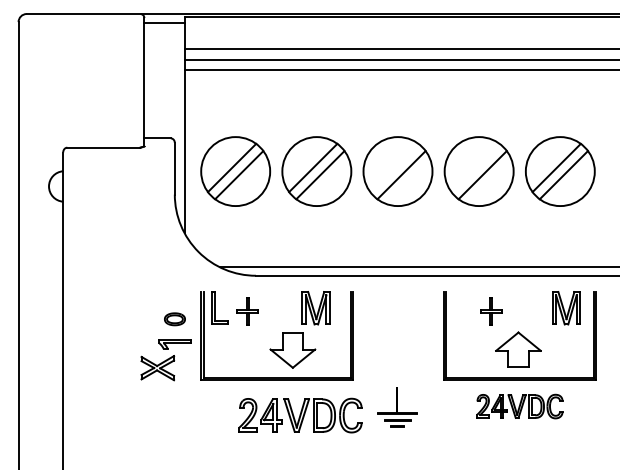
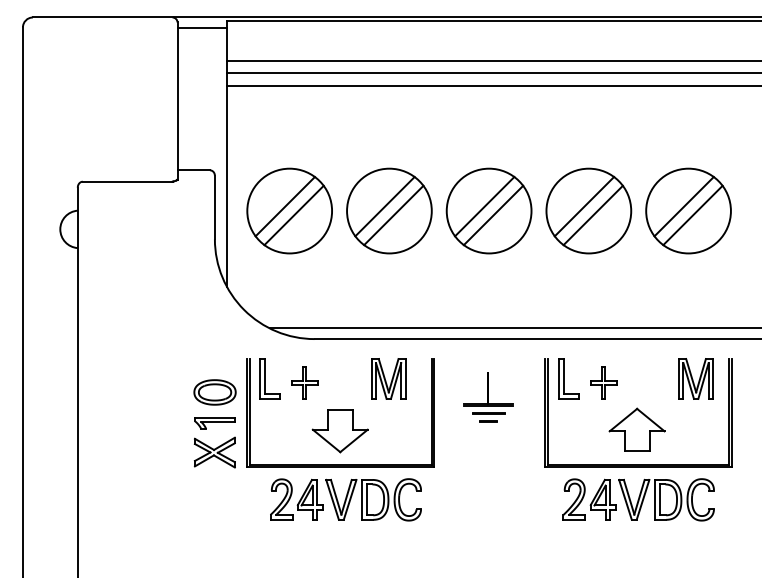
line: (394, 167) -> (484, 206), added
line: (475, 167) -> (584, 206), added
part: (462, 307) -> (568, 378), added
part: (174, 319) -> (214, 392), size x1.67
part: (292, 350) -> (339, 430), moved
part: (157, 368) -> (214, 453), moved
part: (519, 406) -> (638, 499), size x1.43
part: (397, 407) -> (488, 397), moved
part: (300, 415) -> (345, 499), moved

